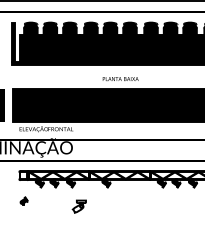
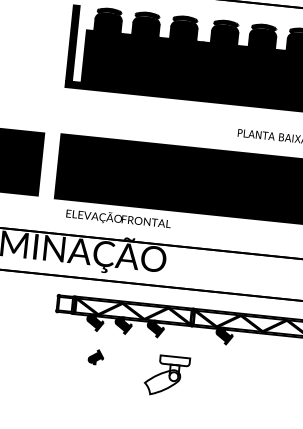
part: (23, 200) -> (94, 356), moved
part: (79, 206) -> (167, 375), size x1.67

